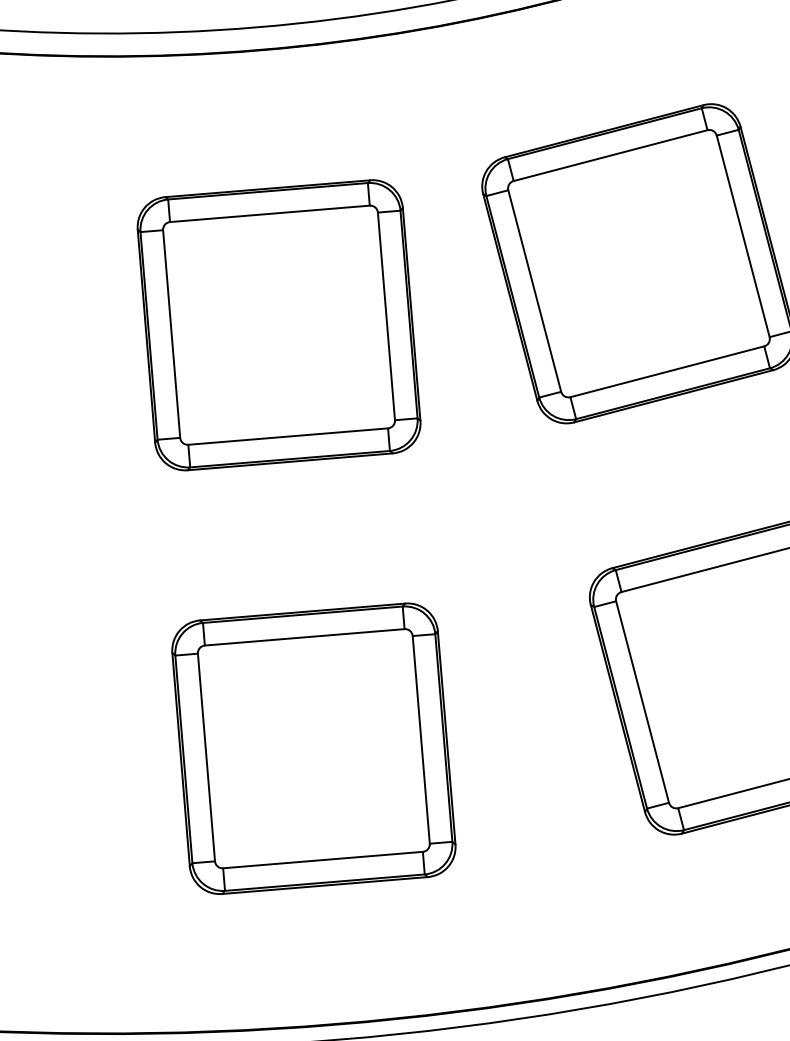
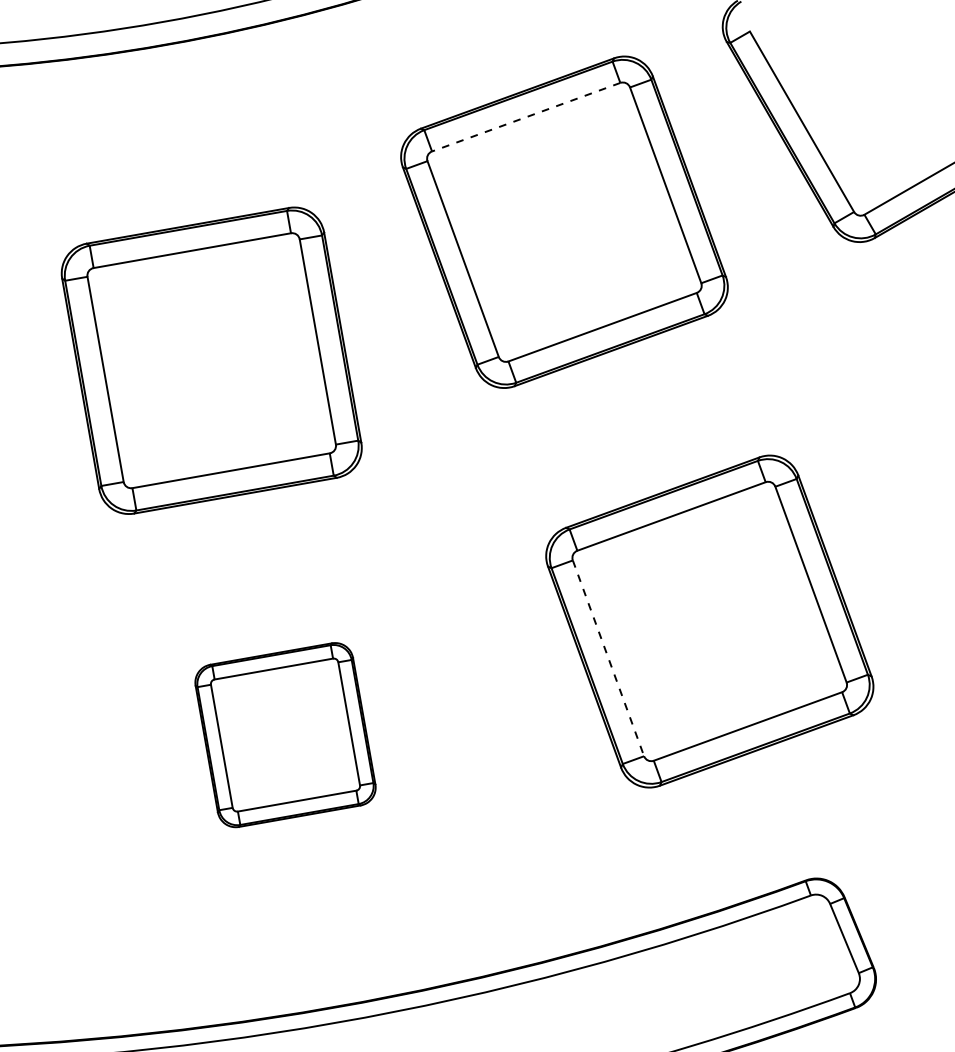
line: (609, 155) -> (525, 117), solid -> dashed
part: (278, 324) -> (211, 360), moved
line: (642, 702) -> (608, 658), solid -> dashed
part: (313, 748) -> (285, 734), size x0.6

